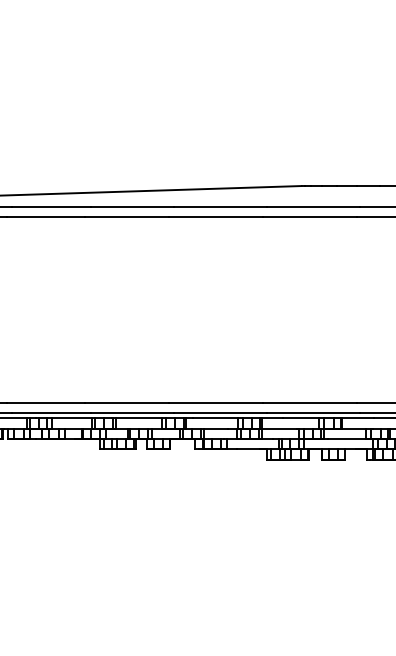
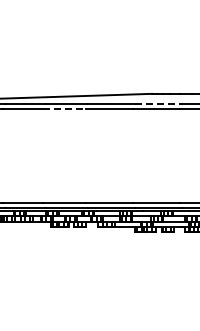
line: (313, 207) -> (158, 104), solid -> dashed
line: (127, 217) -> (64, 109), solid -> dashed

